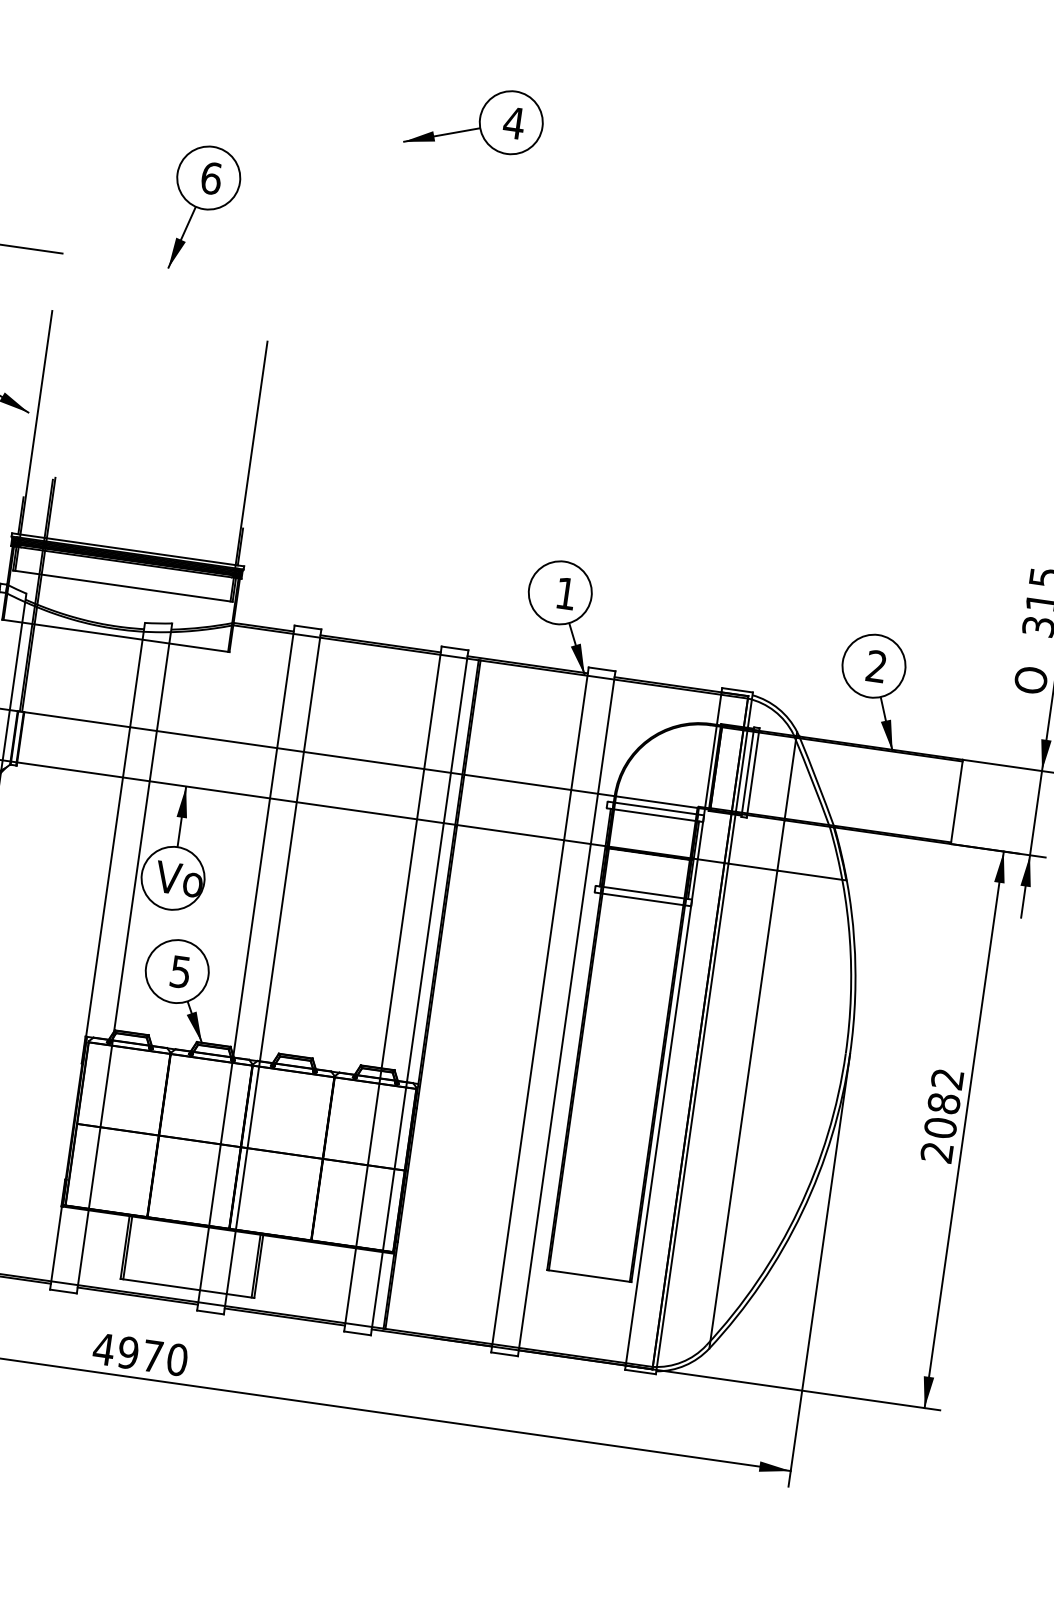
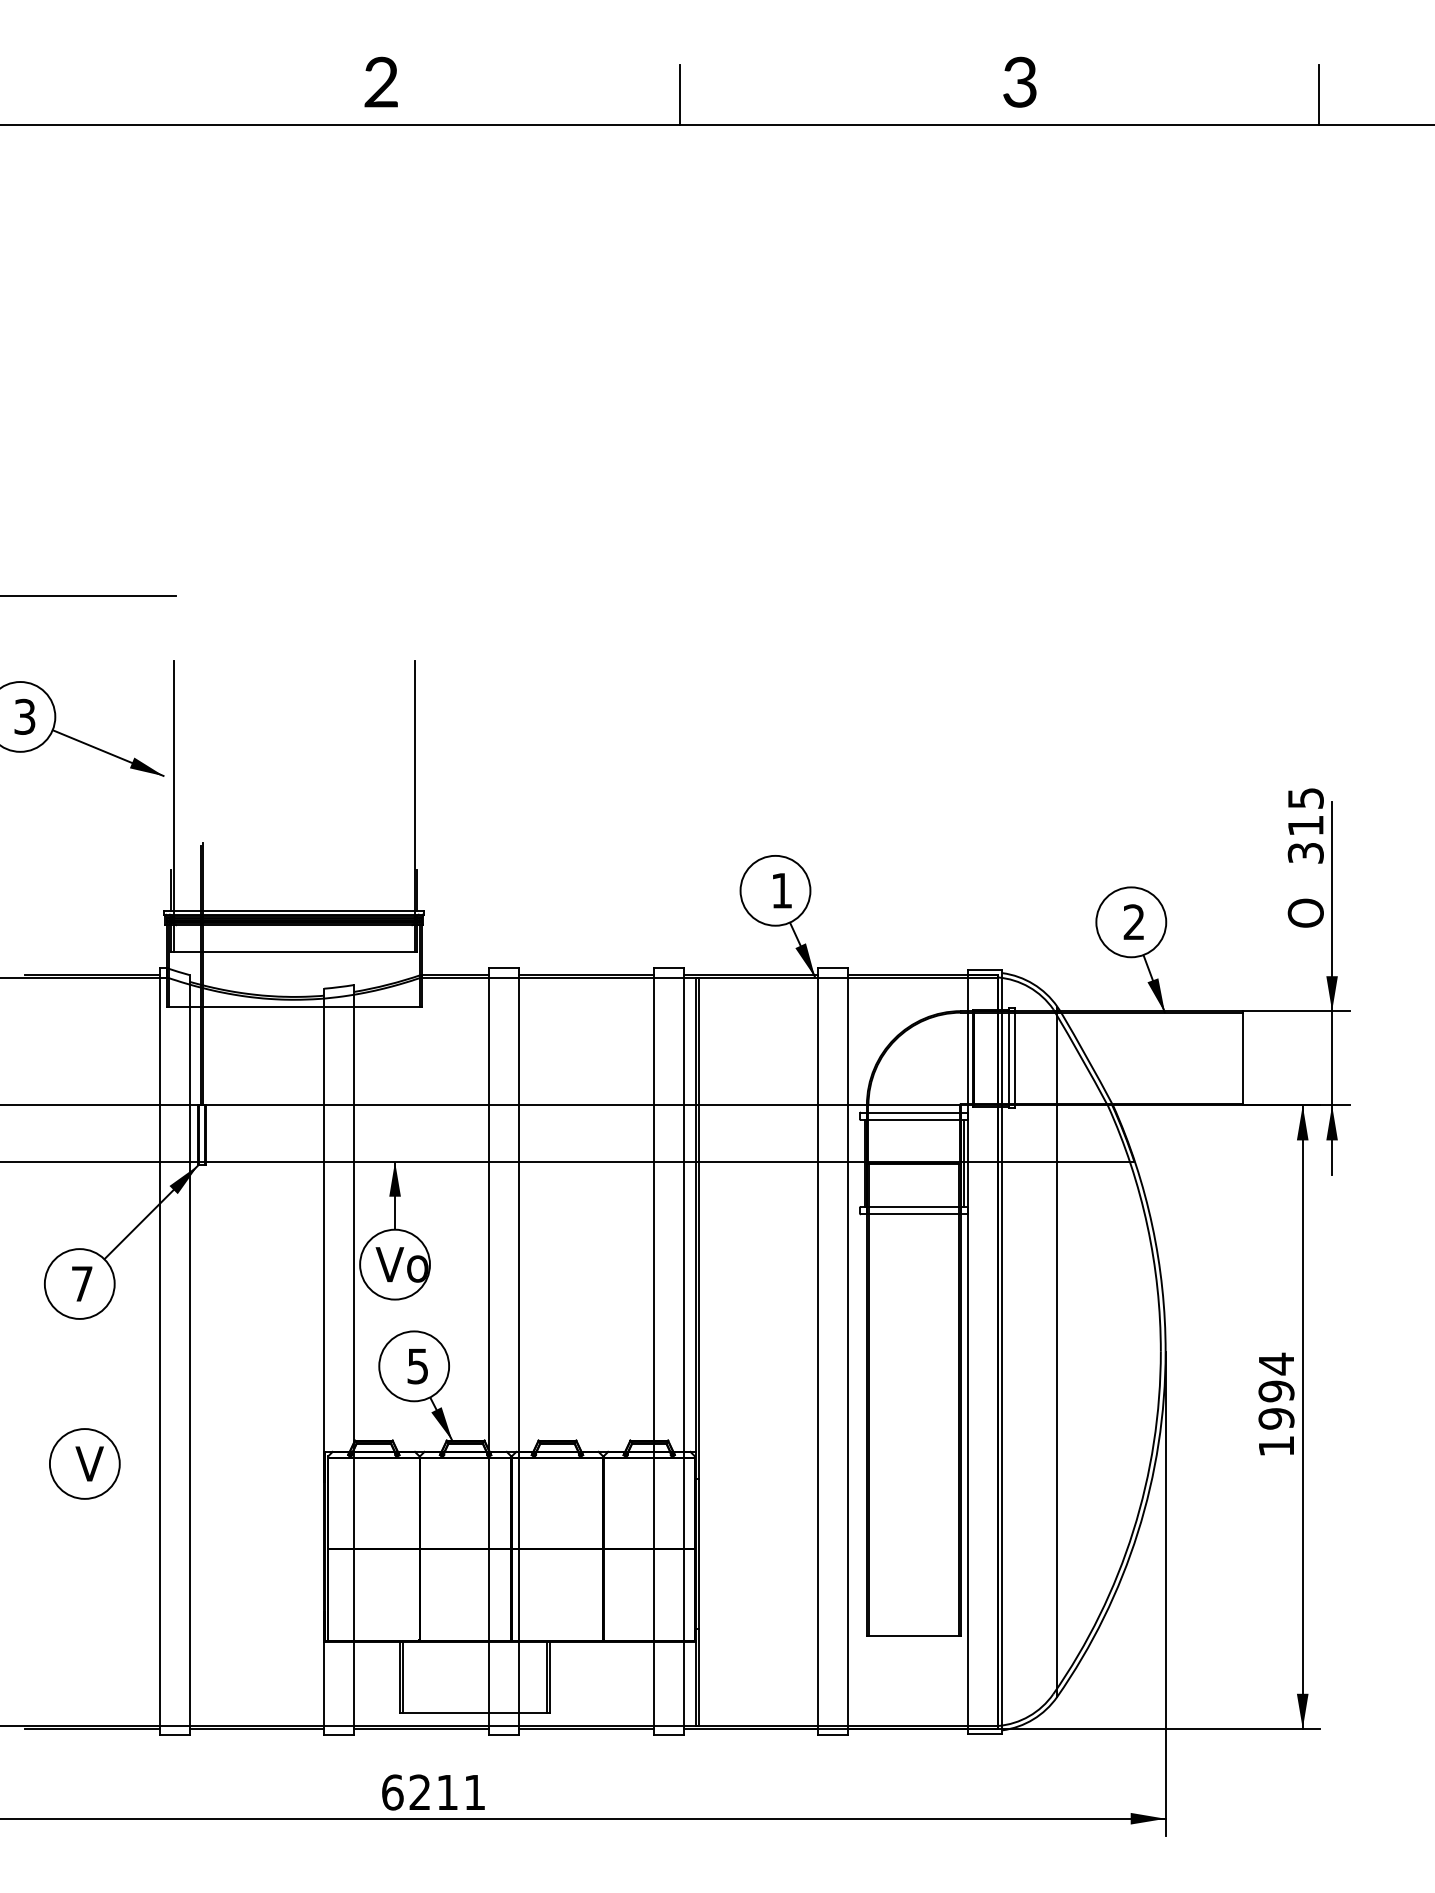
part: (475, 118) -> (608, 383), removed
part: (204, 208) -> (324, 524), removed
text: (942, 1115) -> (1276, 1404), 2082 -> 1994
text: (140, 1354) -> (433, 1792), 4970 -> 6211

